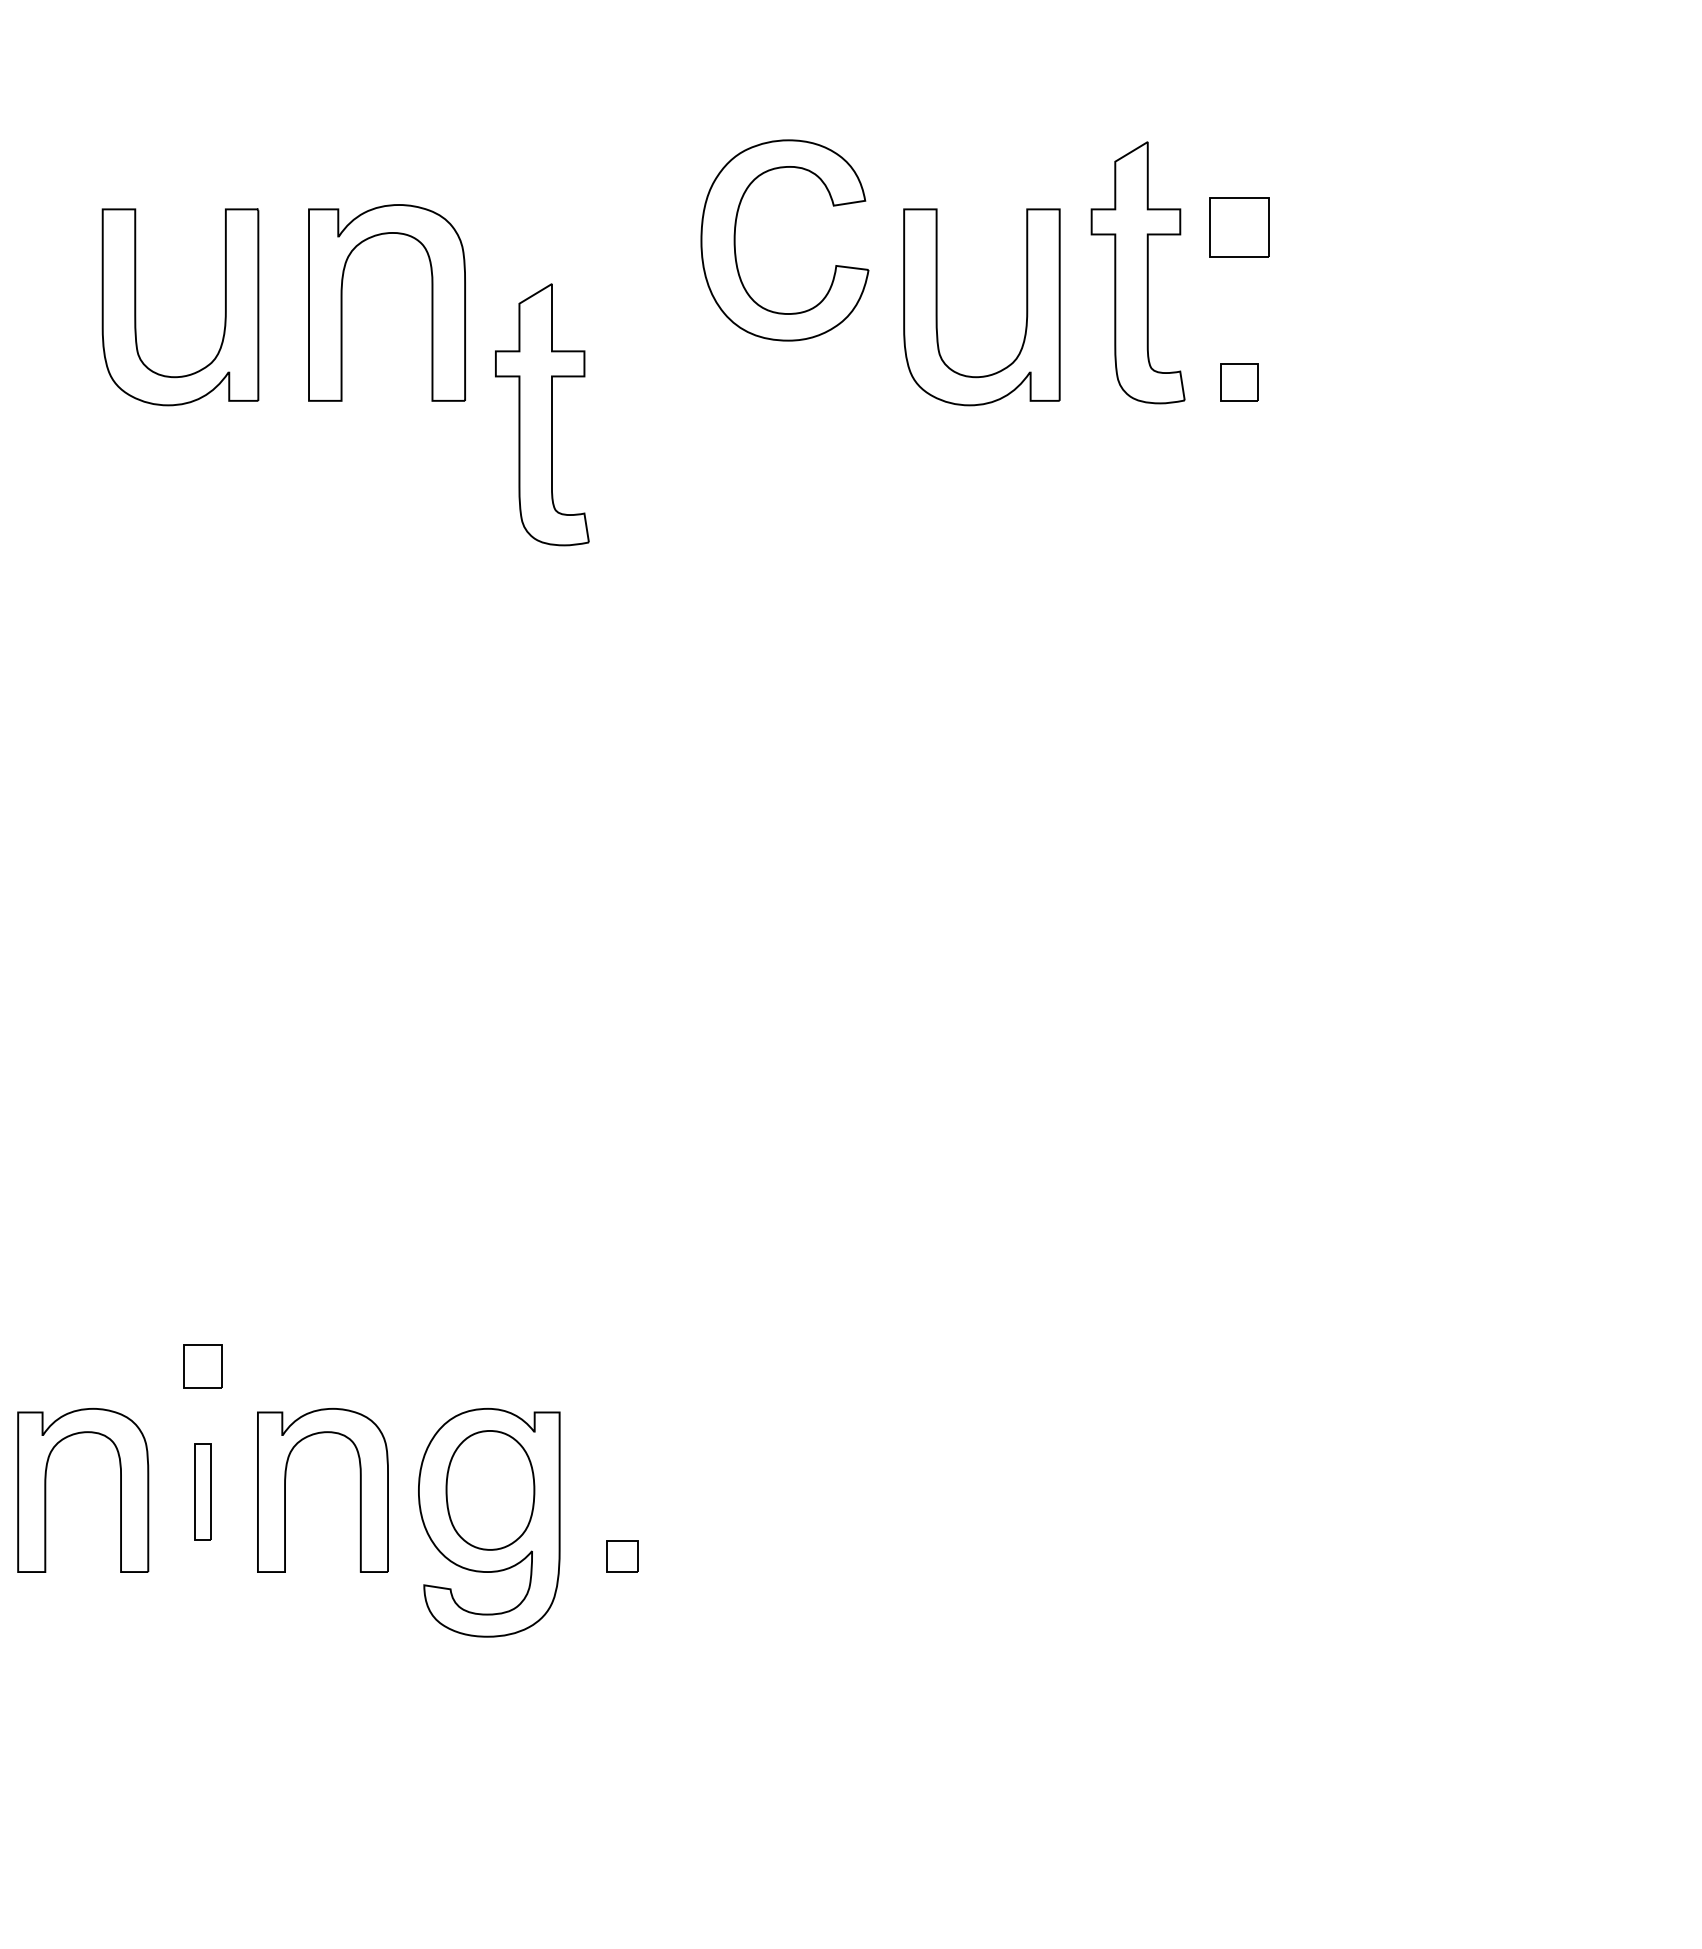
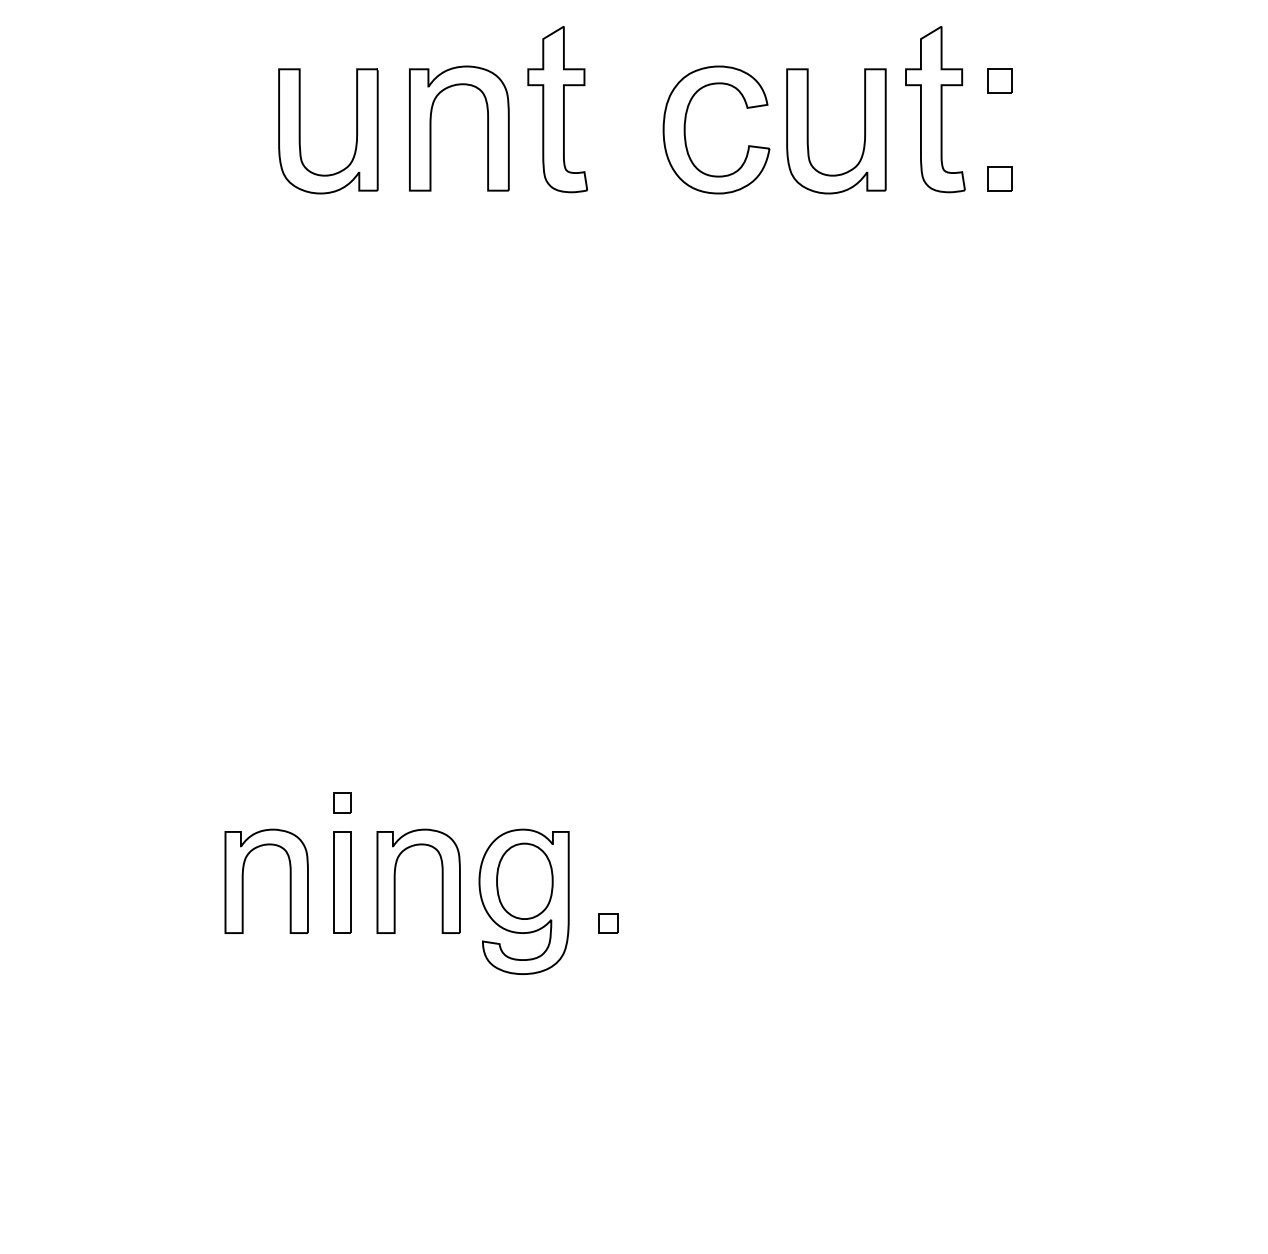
part: (1239, 227) -> (999, 80), size x0.62
part: (735, 239) -> (685, 129), moved
part: (541, 414) -> (557, 109), moved
part: (202, 1366) -> (342, 802), size x0.71
part: (202, 1492) -> (342, 882), size x1.67

